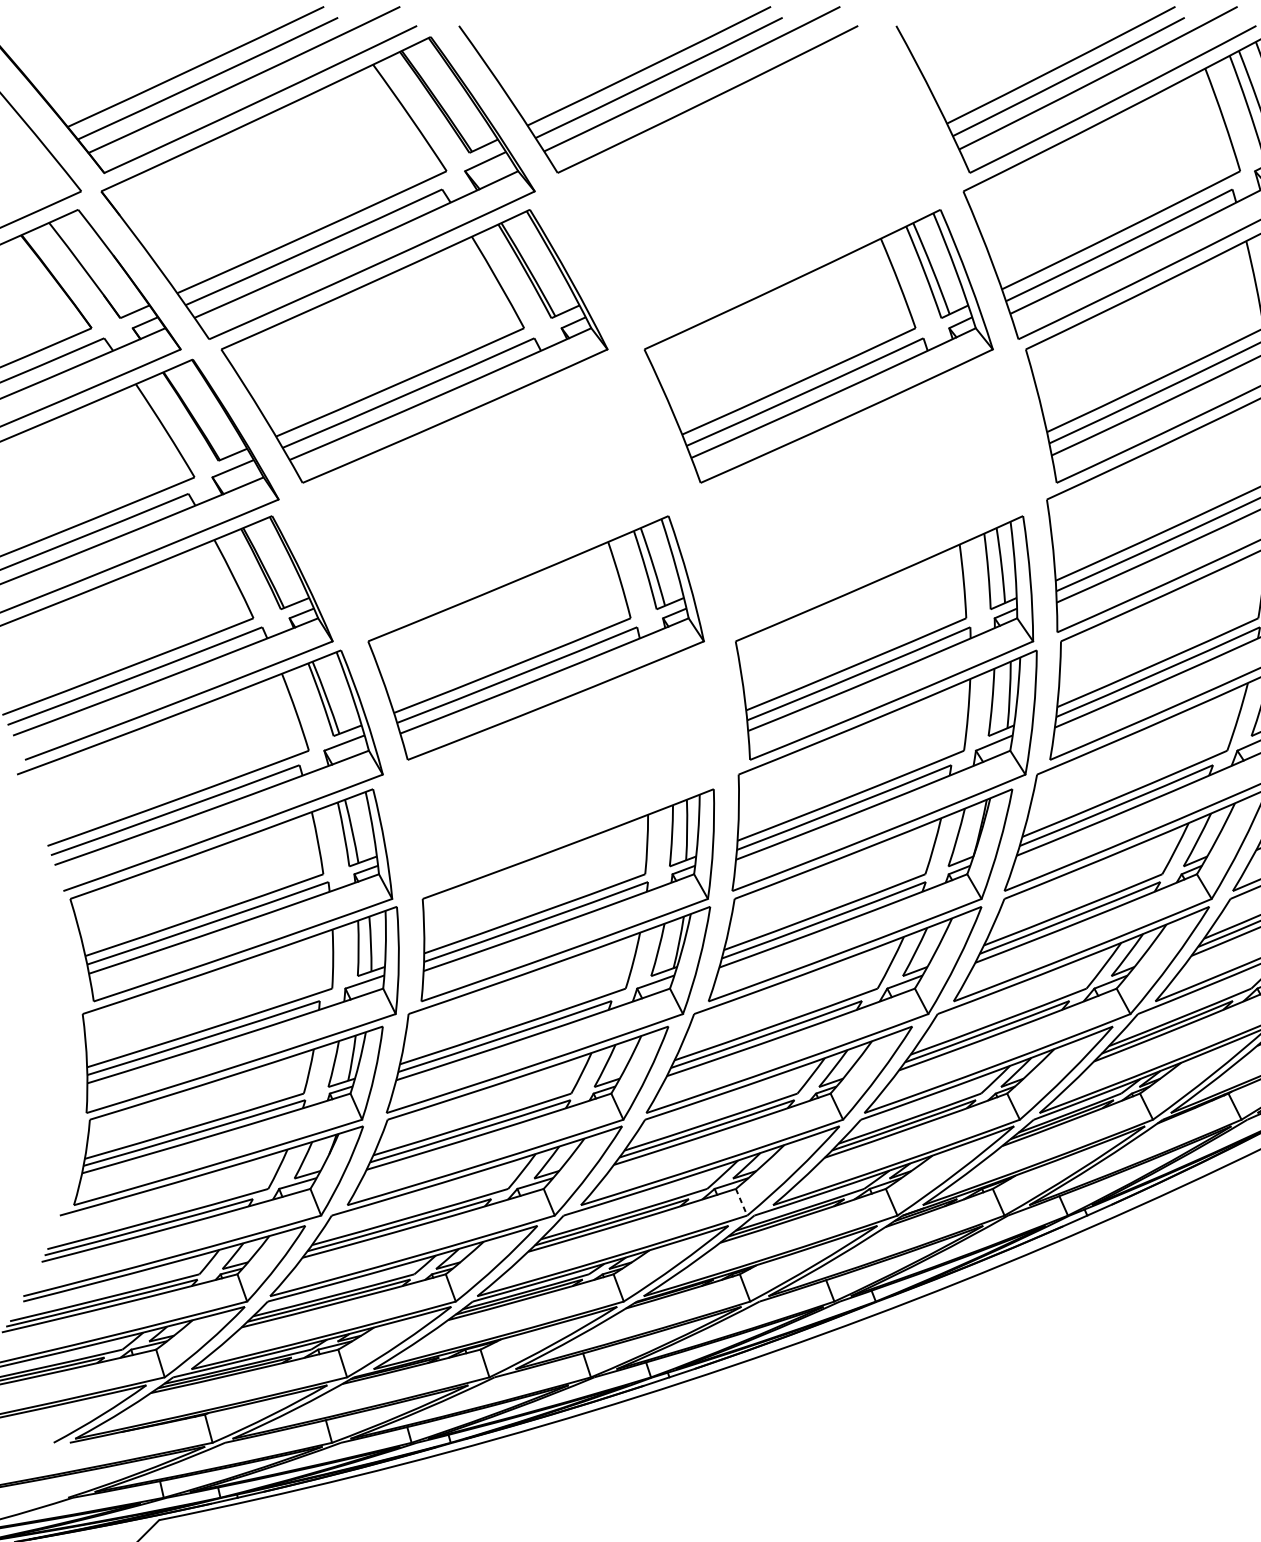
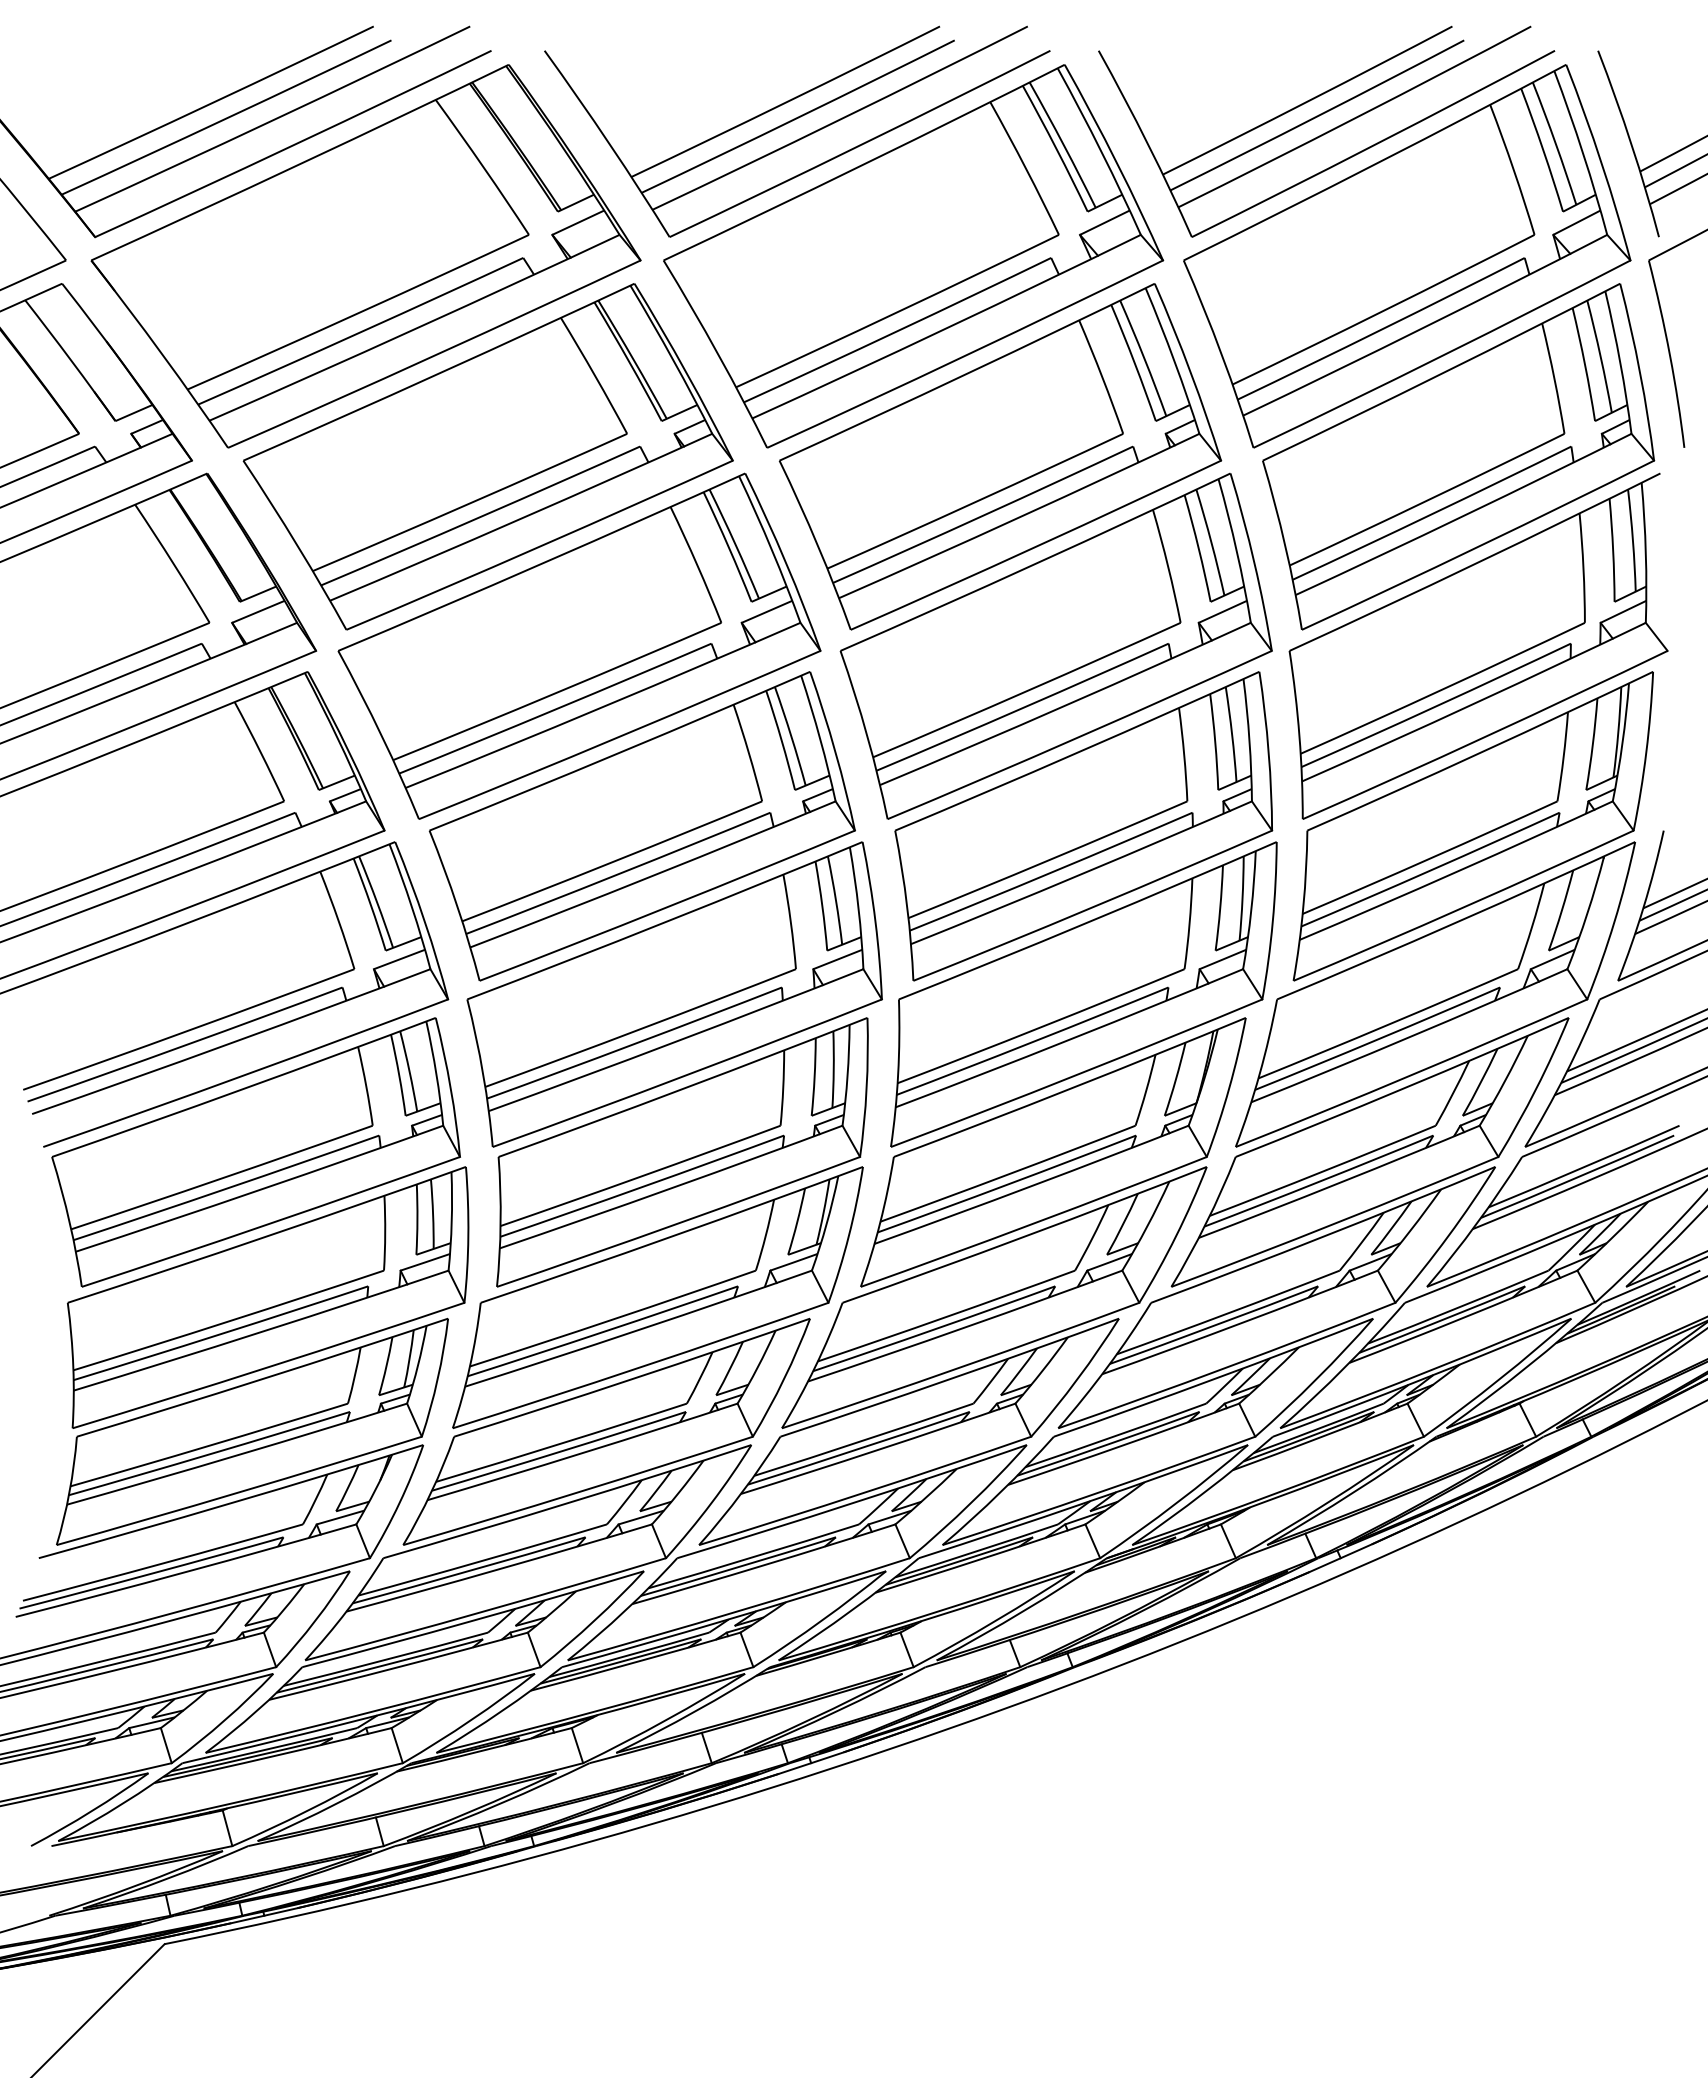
part: (750, 188) -> (913, 256), added
part: (486, 495) -> (579, 645), added
part: (862, 495) -> (1055, 645), added
part: (561, 770) -> (674, 994), added
line: (741, 1202) -> (902, 1541), dashed -> solid

